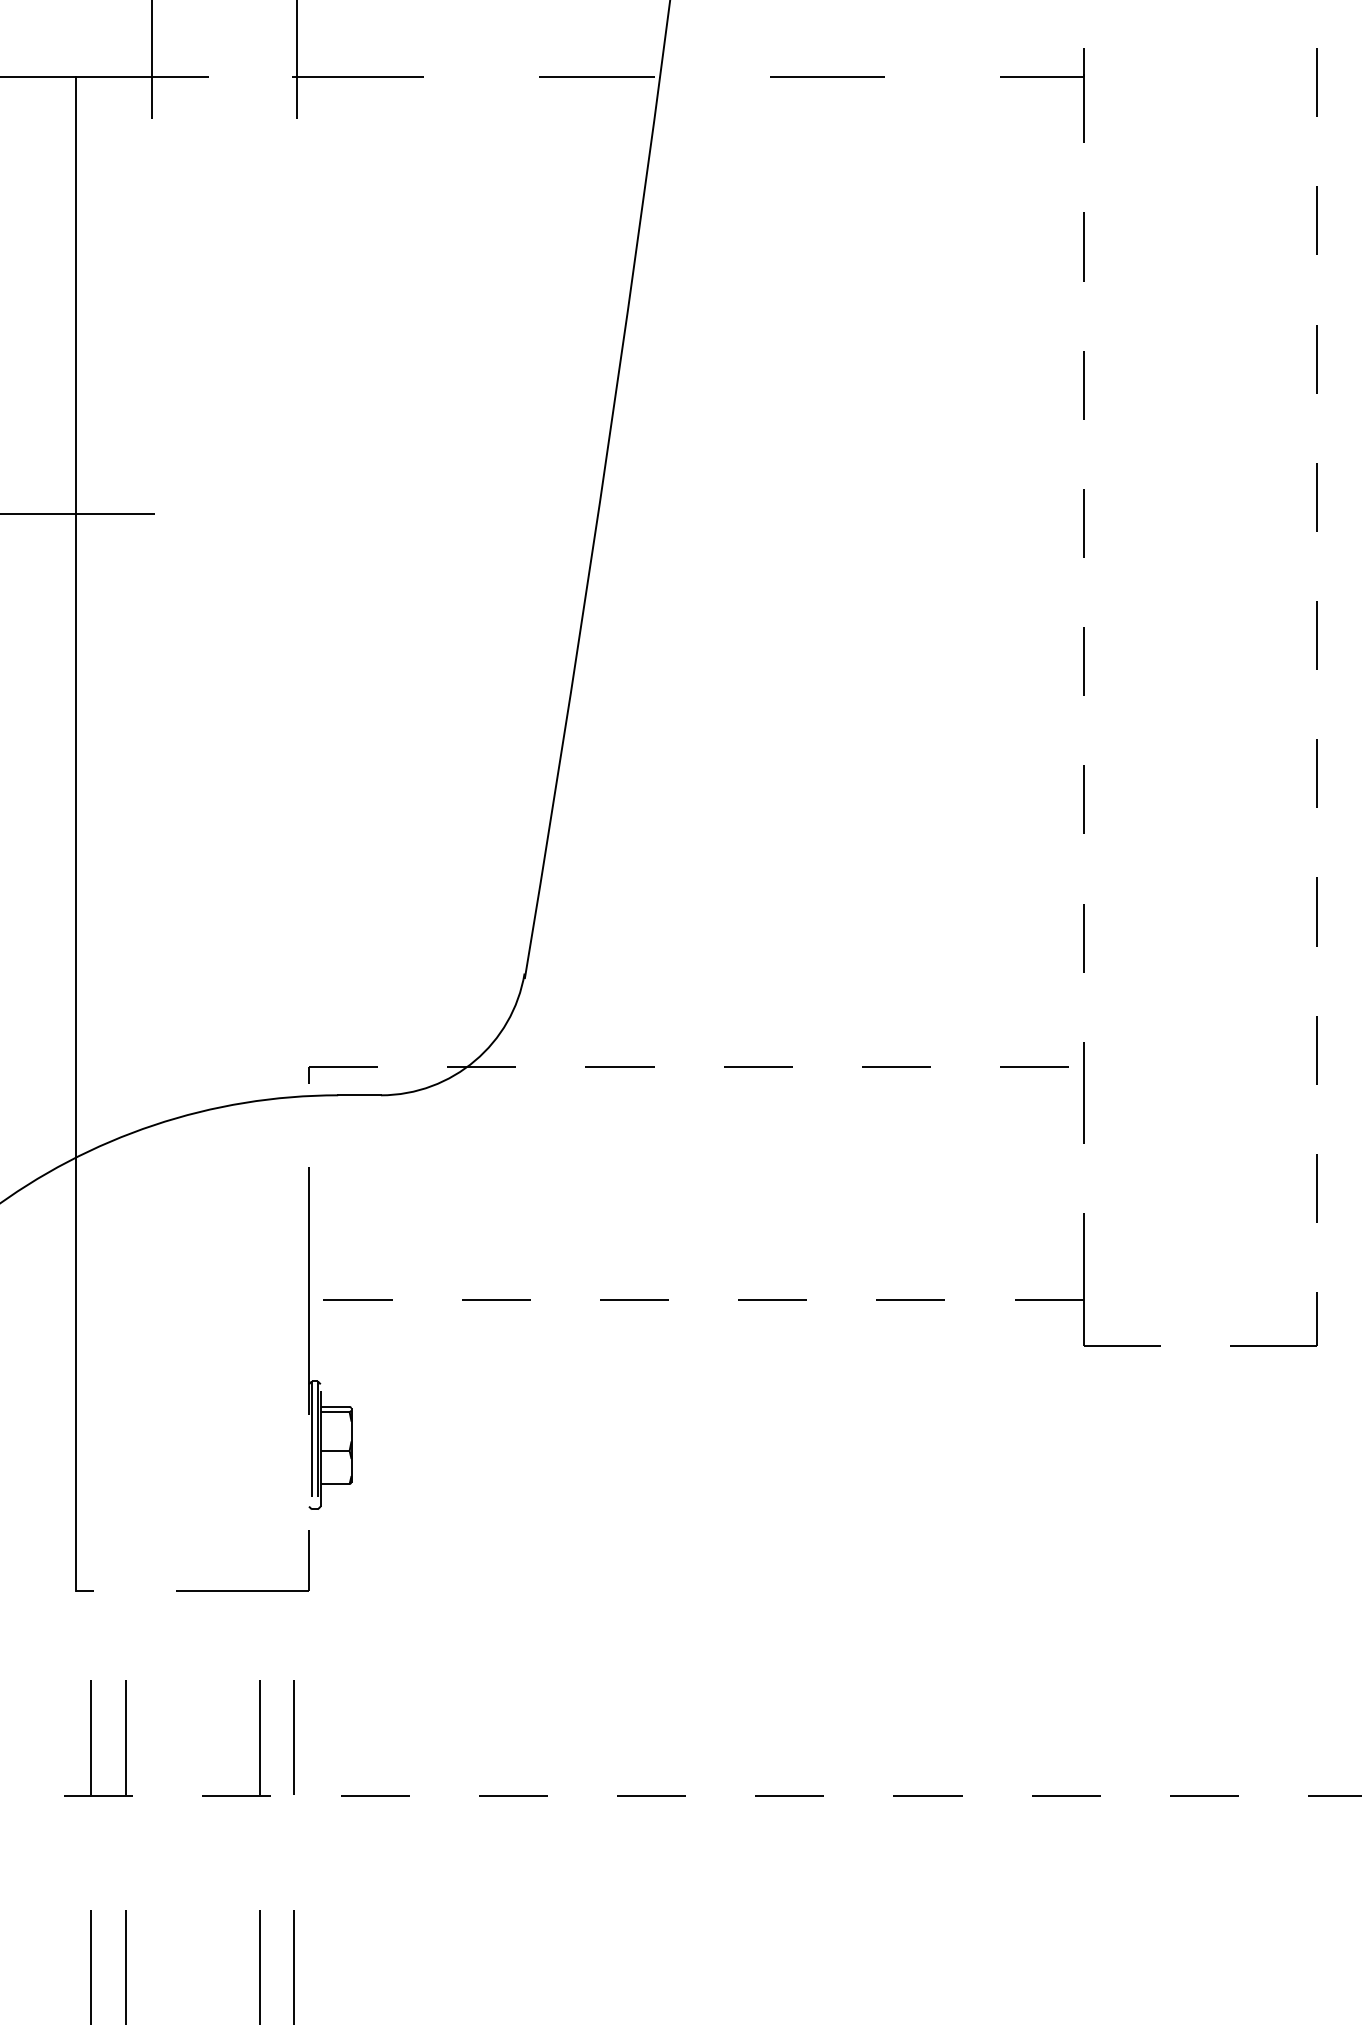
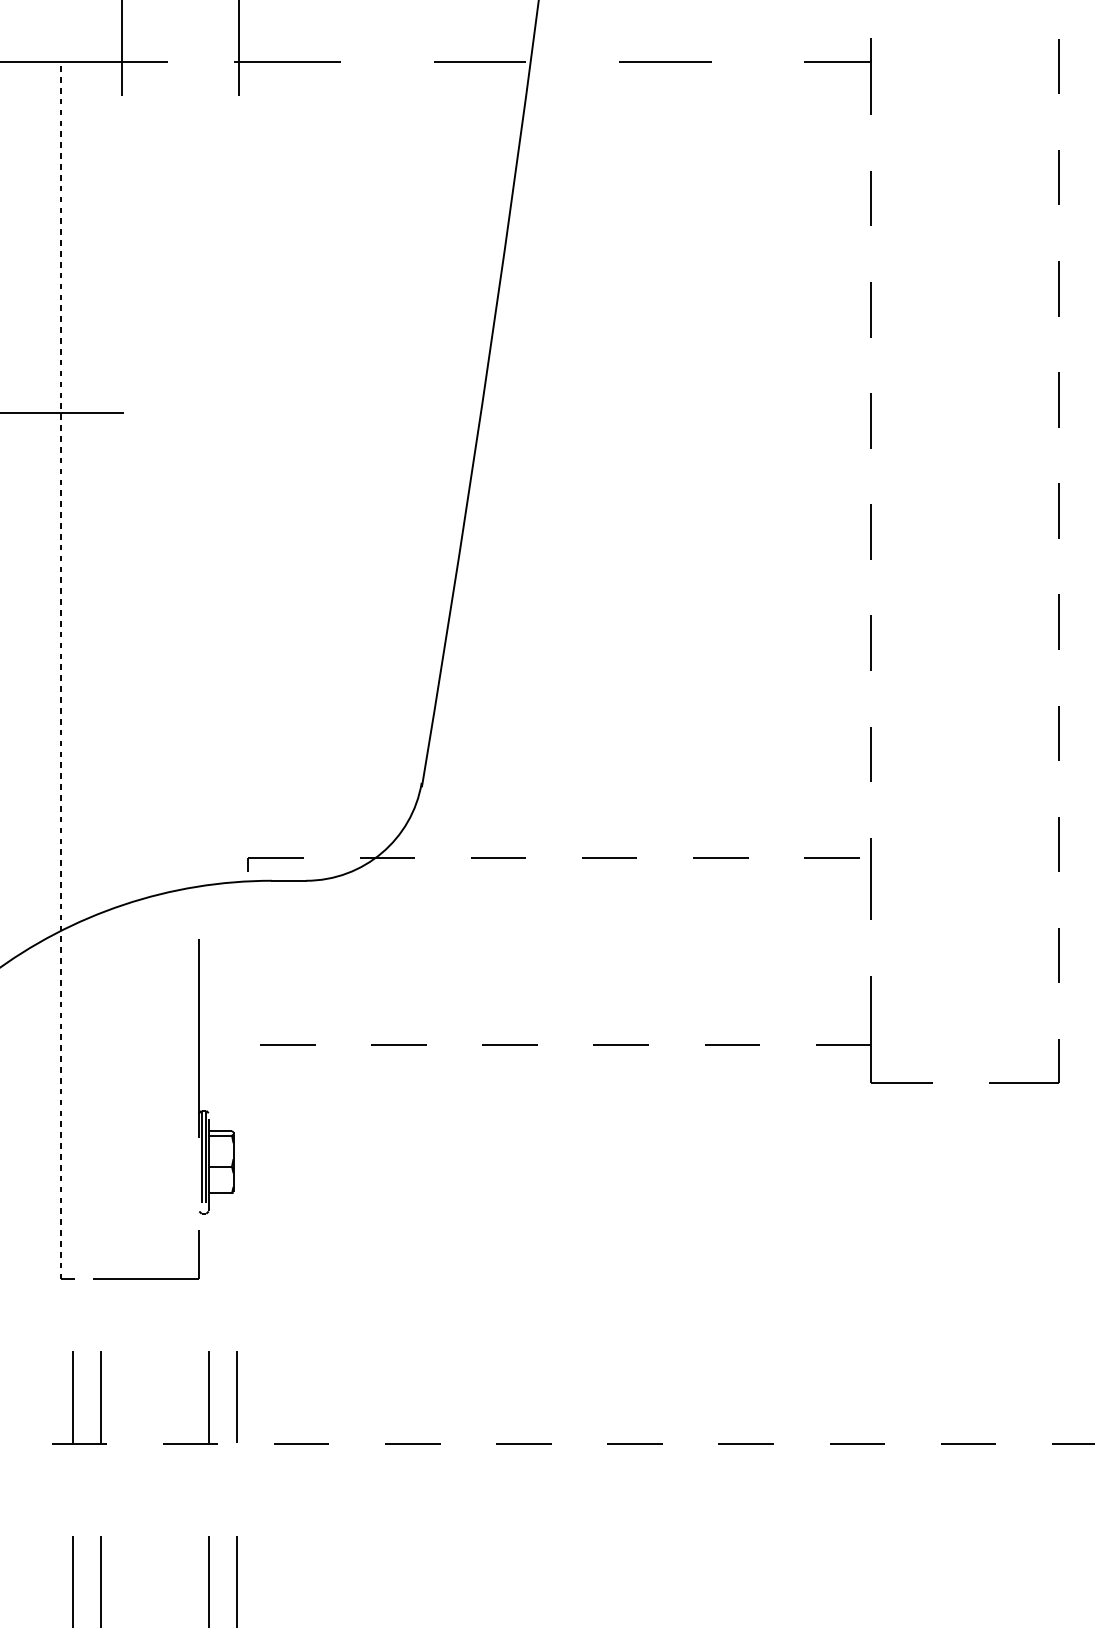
line: (76, 833) -> (61, 670), solid -> dashed
part: (308, 1379) -> (198, 1109), moved

